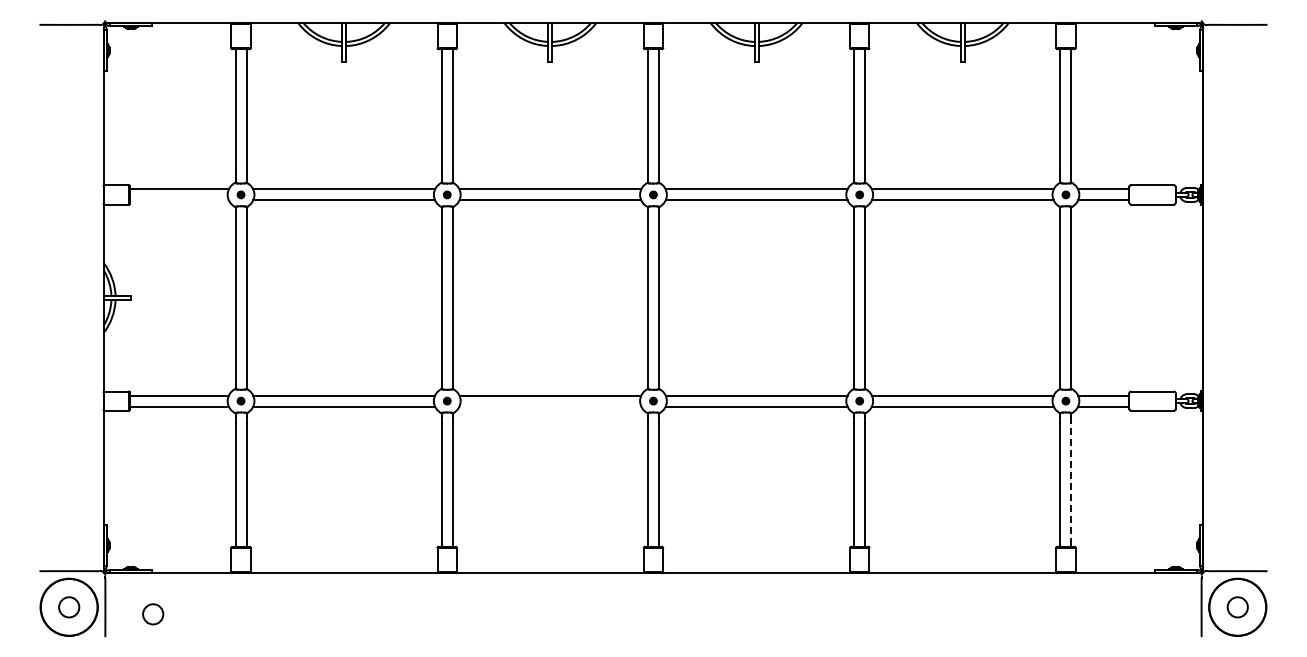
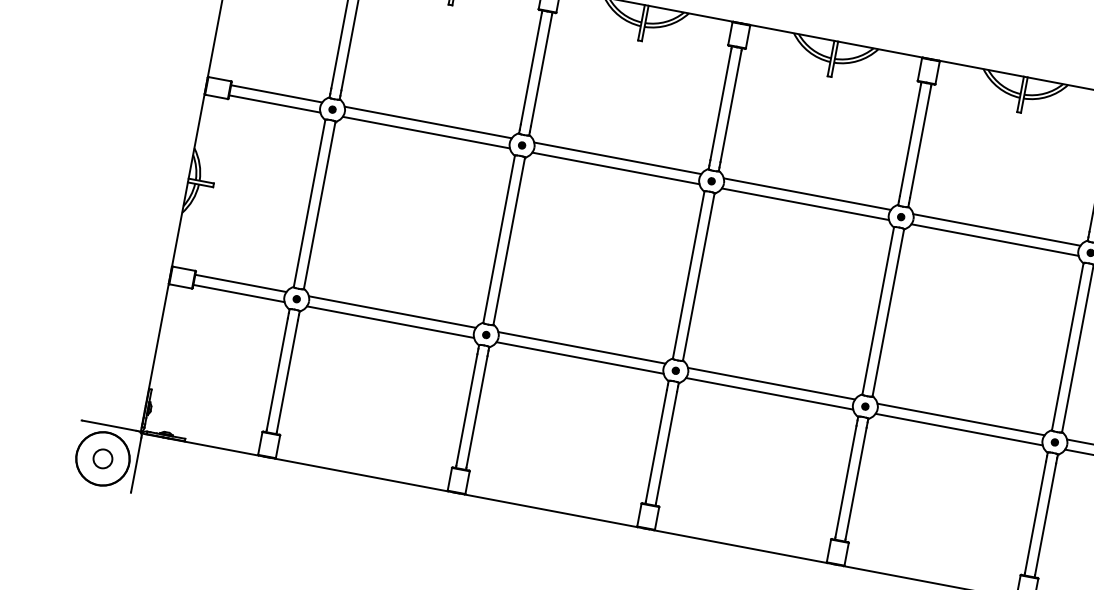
line: (178, 200) -> (274, 103), added
line: (550, 406) -> (580, 357), added
line: (1071, 483) -> (1045, 519), dashed -> solid
circle: (153, 614) -> (179, 480), removed

